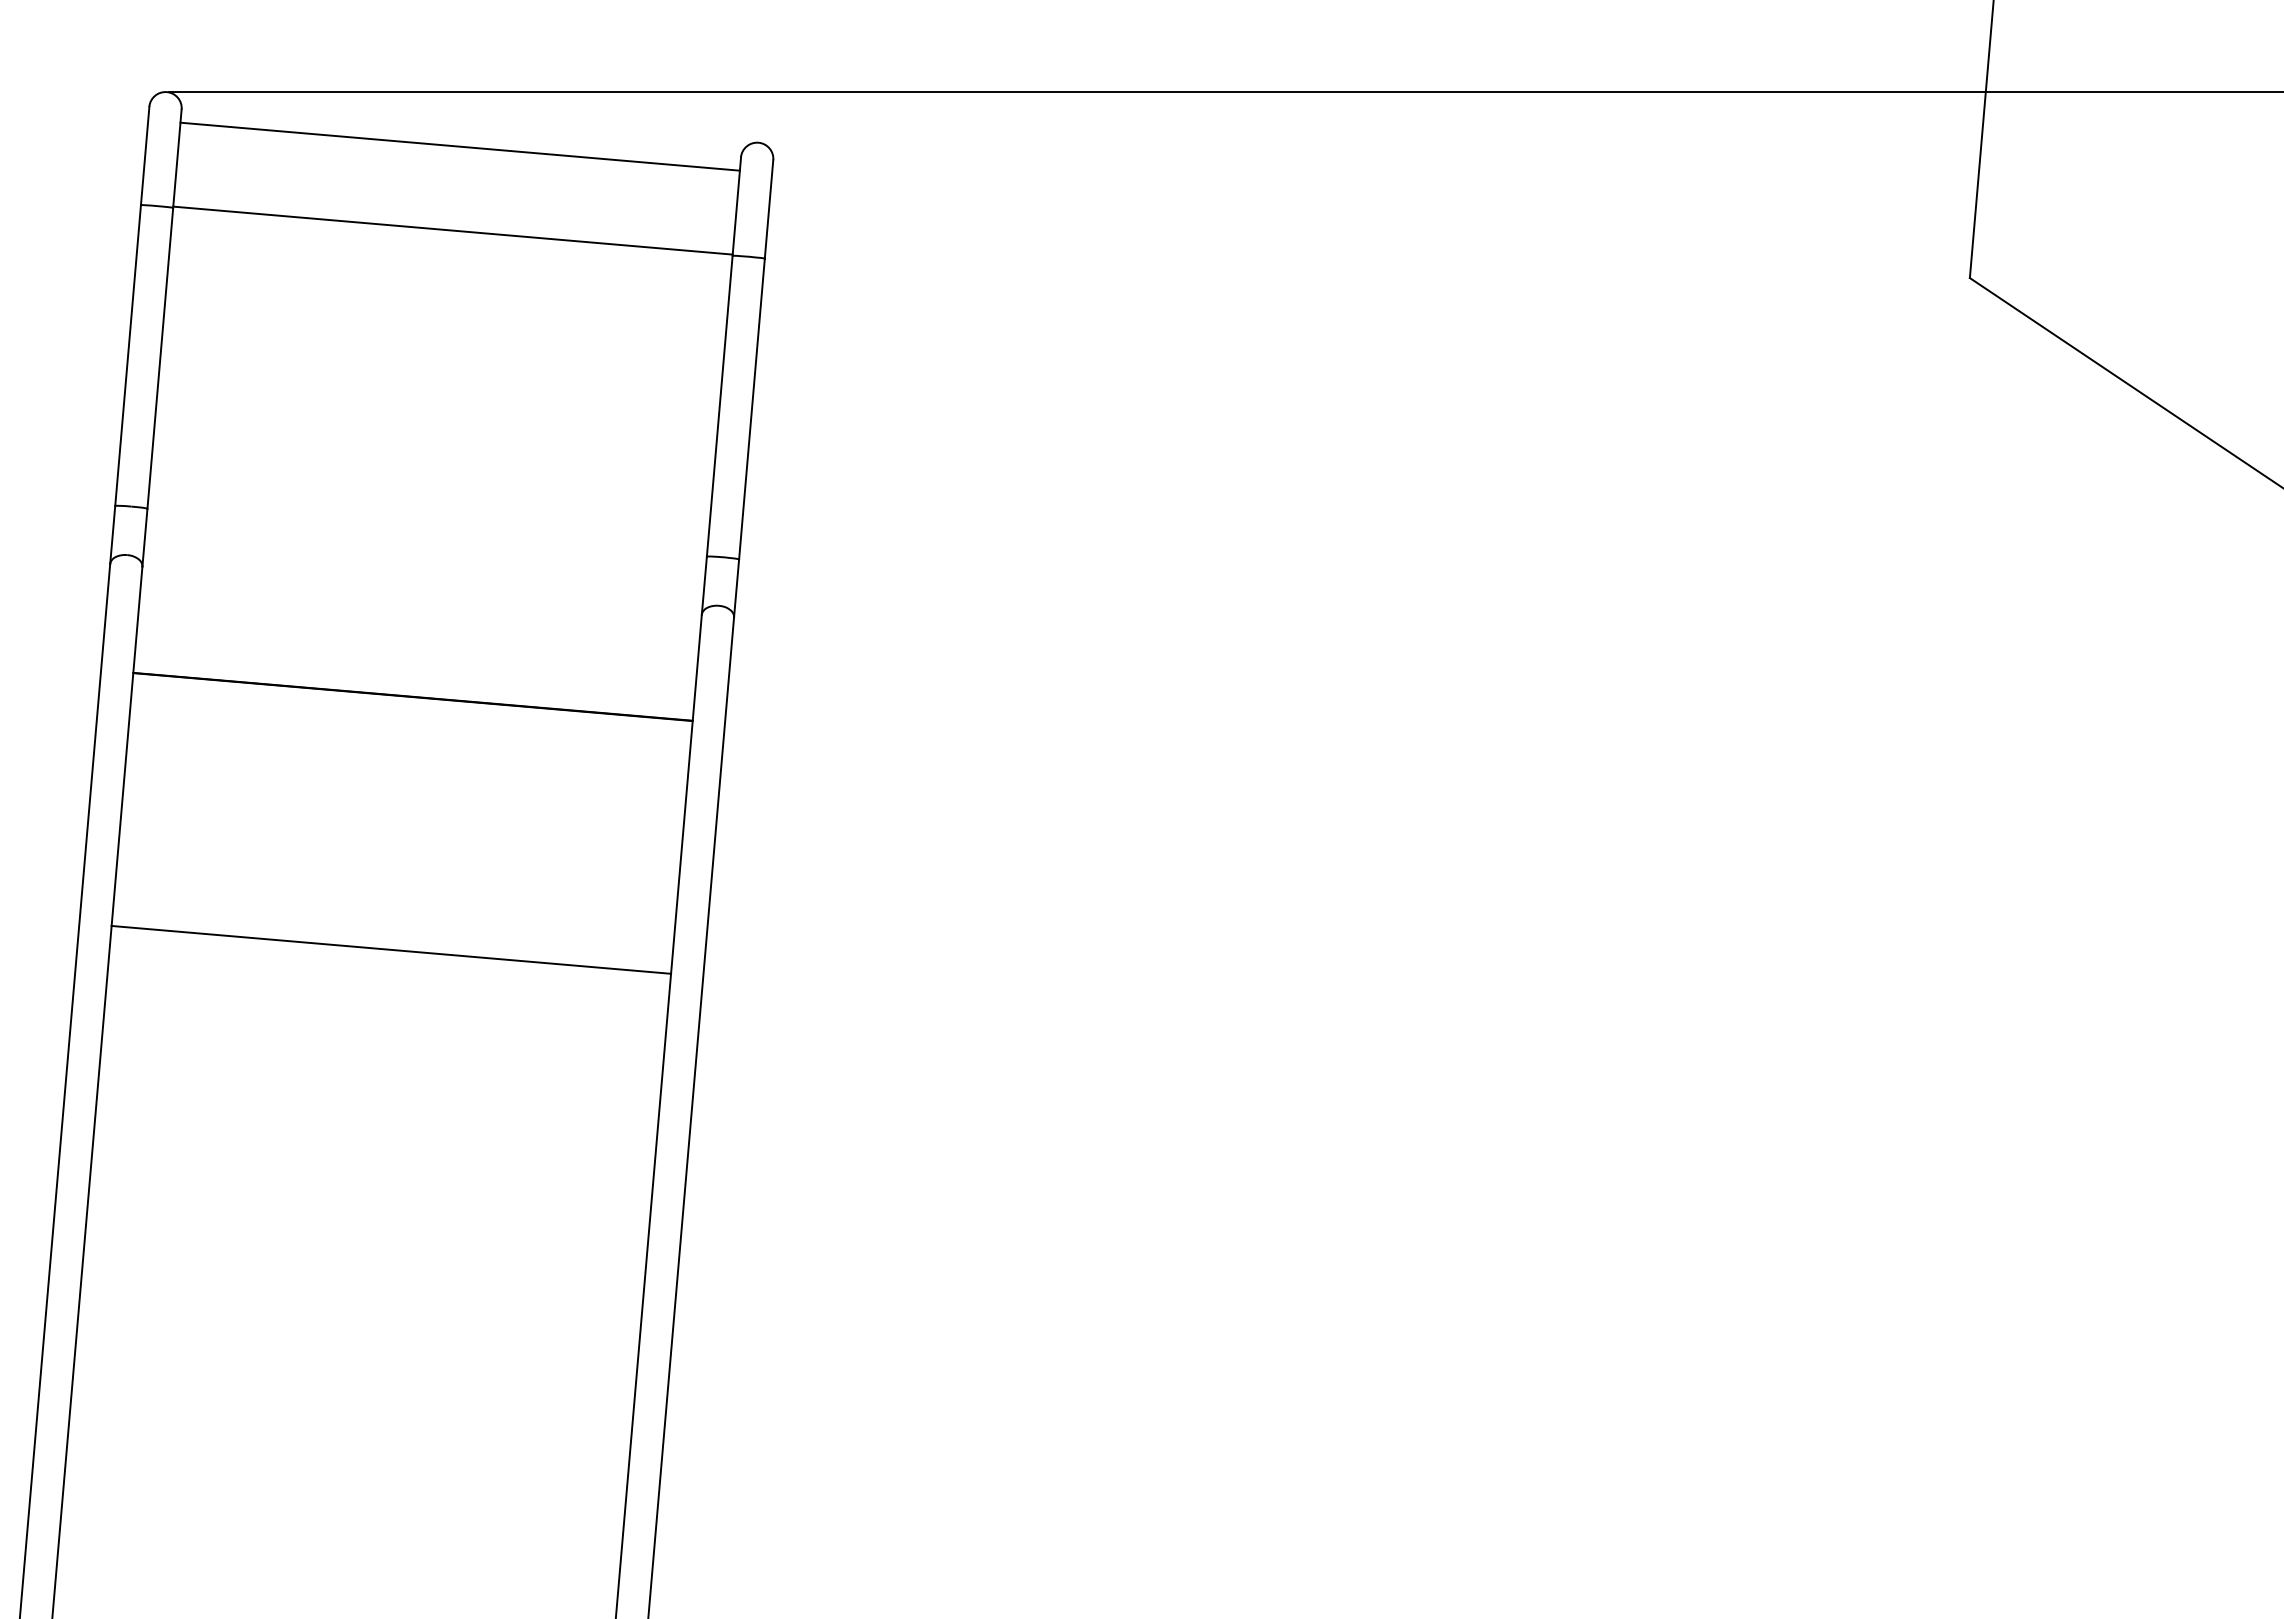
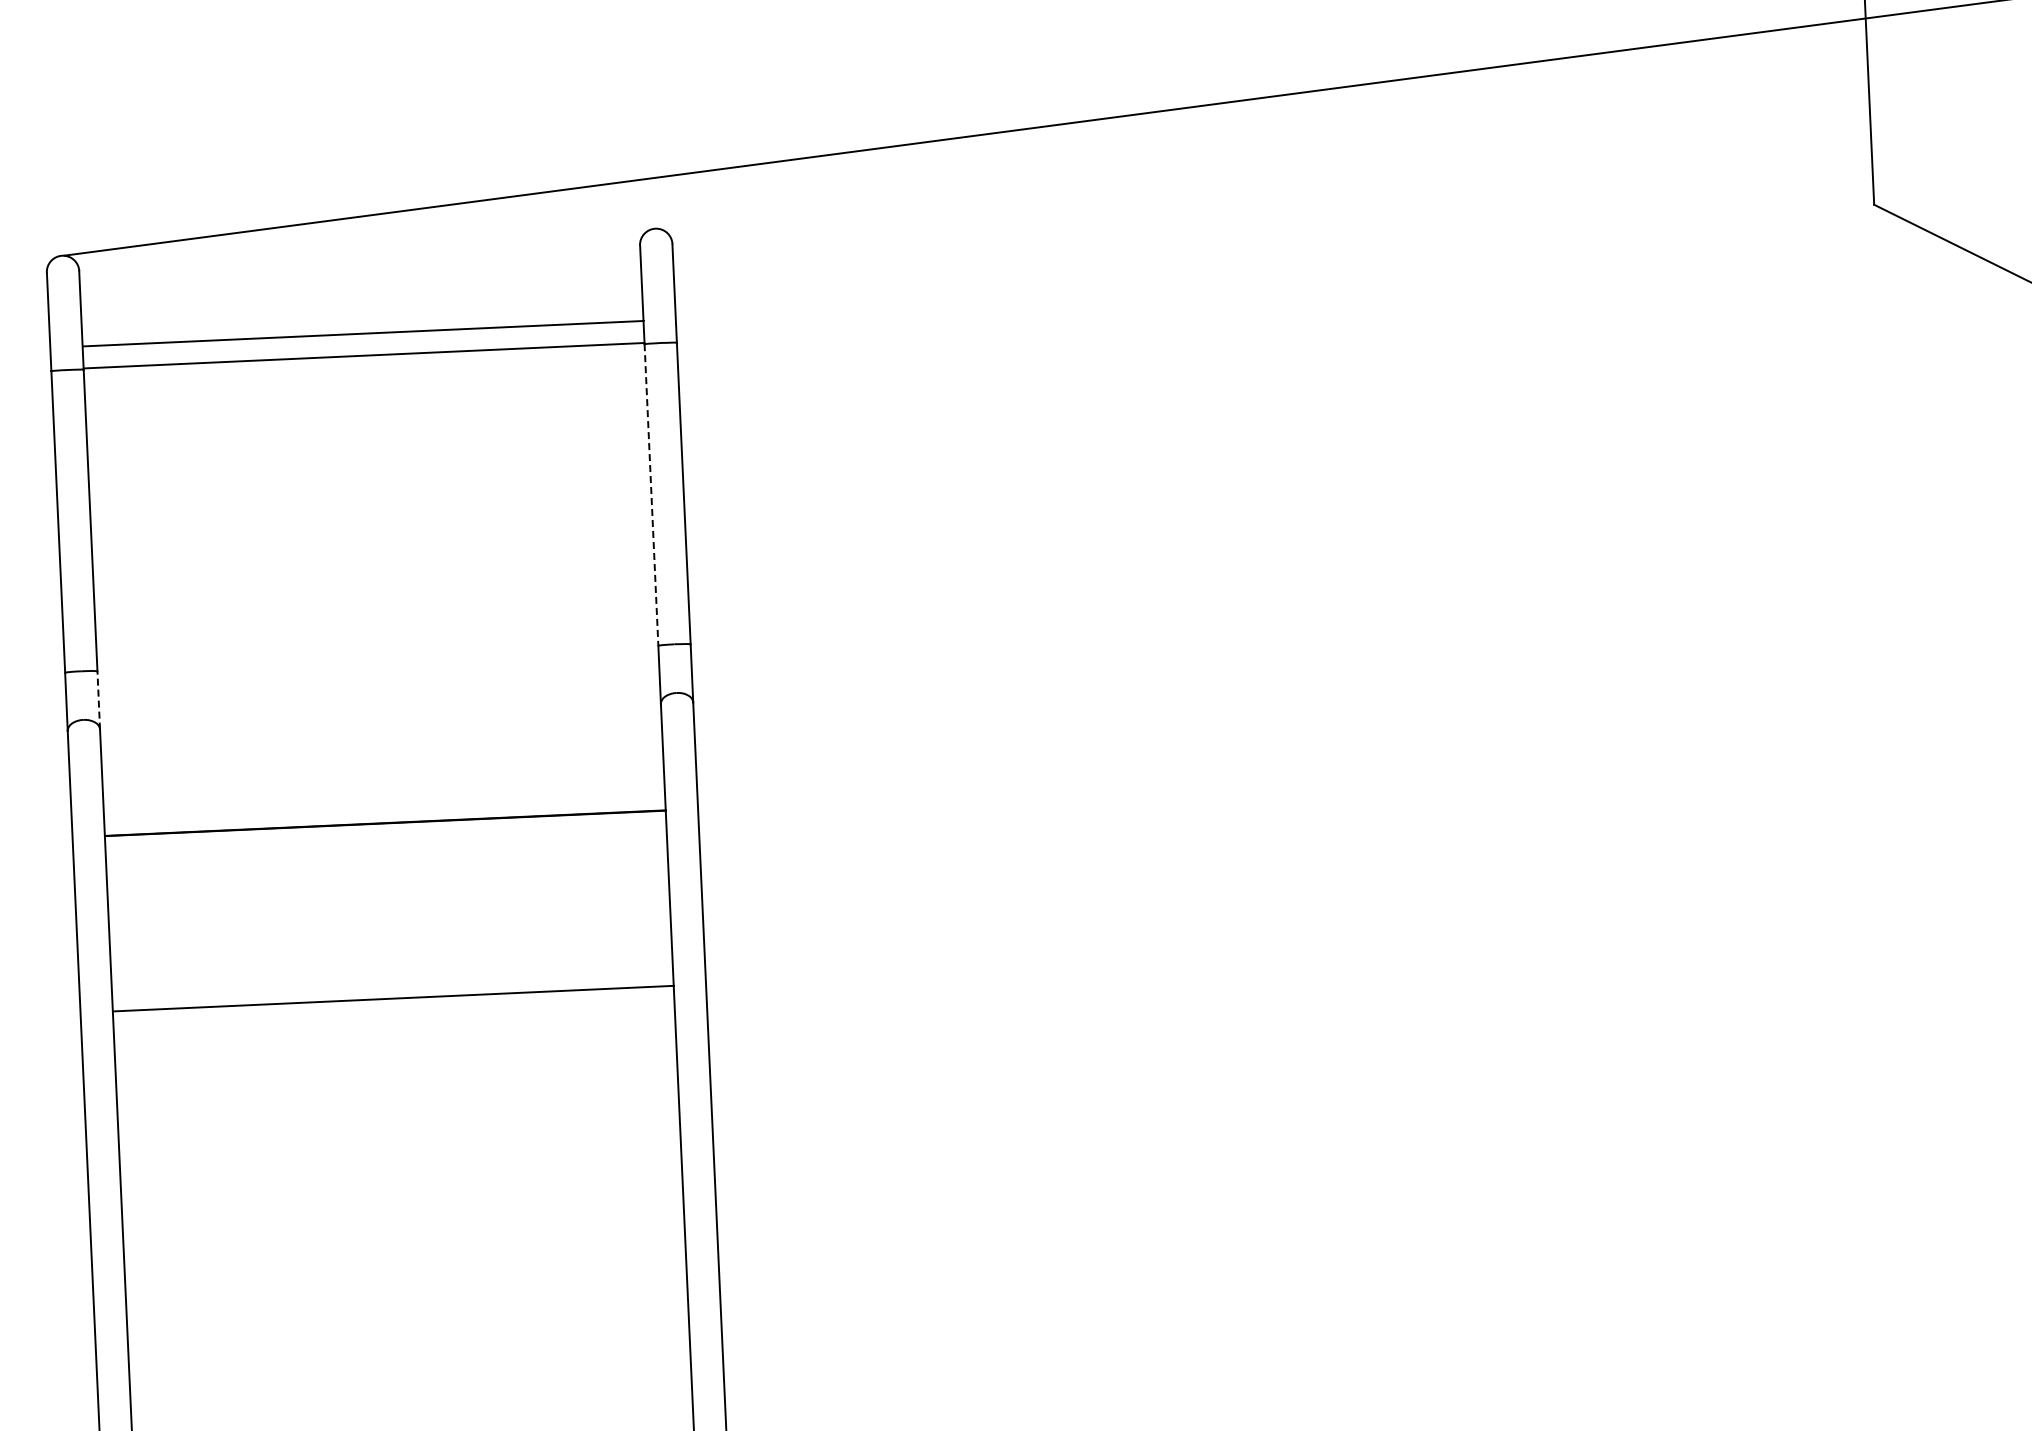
line: (459, 146) -> (362, 333), moved
line: (719, 406) -> (651, 495), solid -> dashed
line: (144, 537) -> (98, 700), solid -> dashed
line: (391, 949) -> (393, 998), moved

